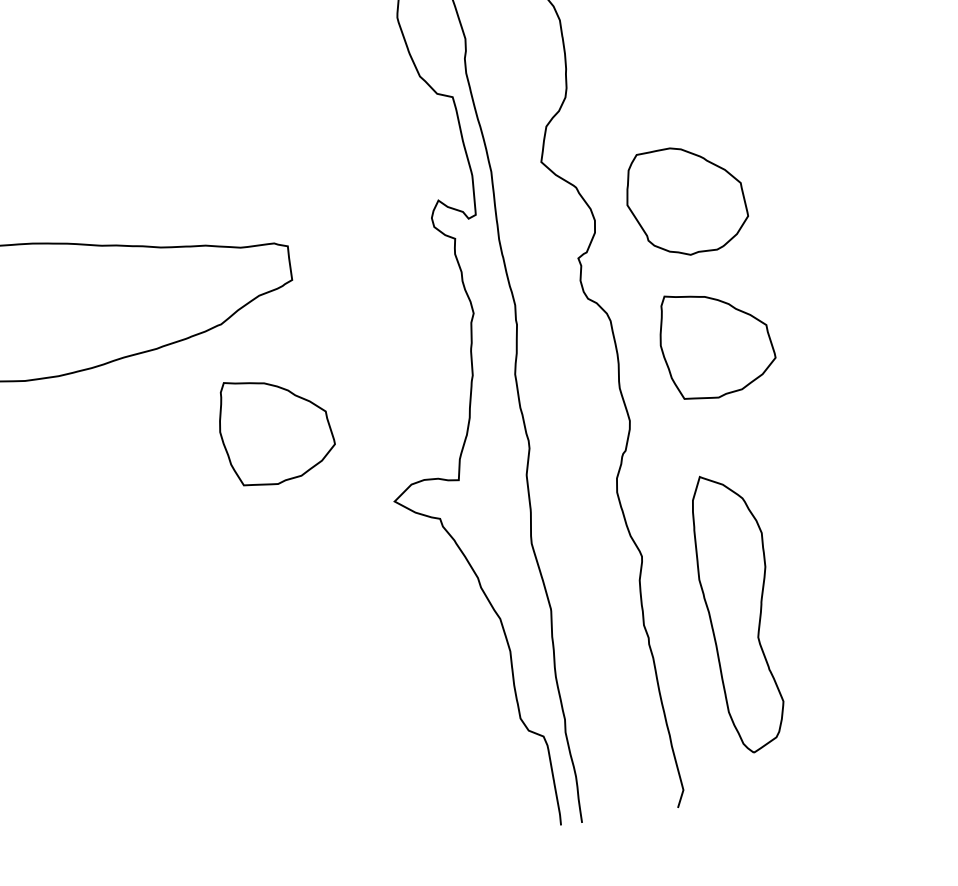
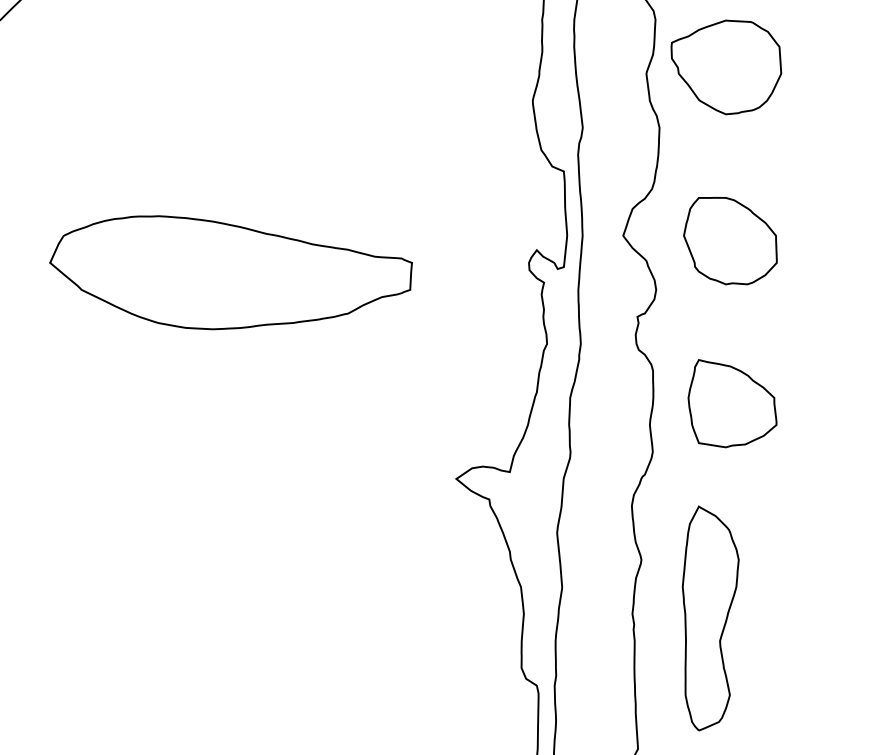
part: (686, 200) -> (730, 241), moved
part: (275, 428) -> (374, 403), removed

